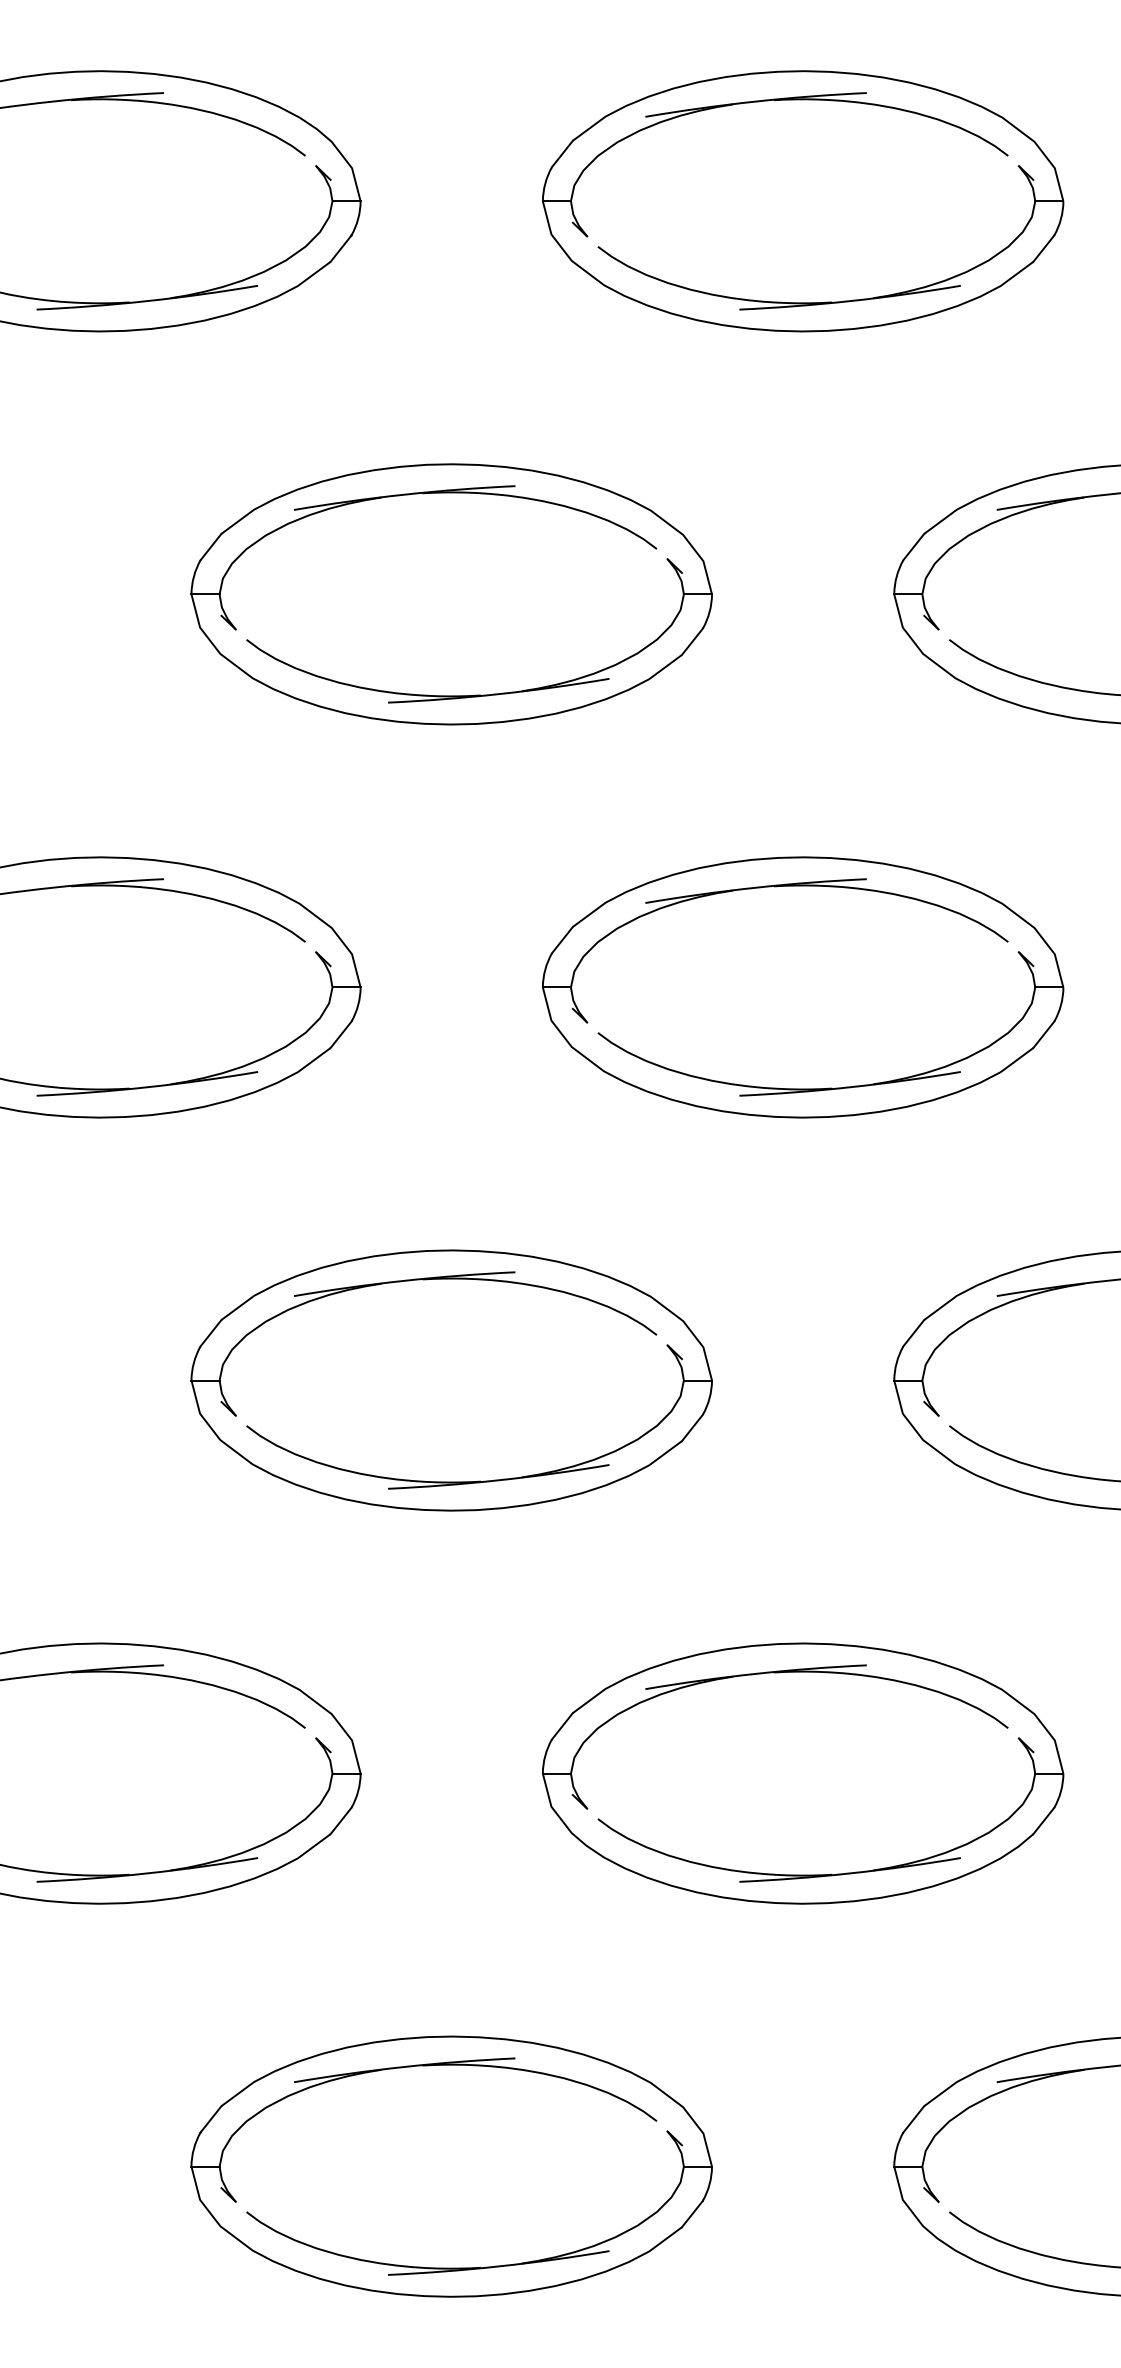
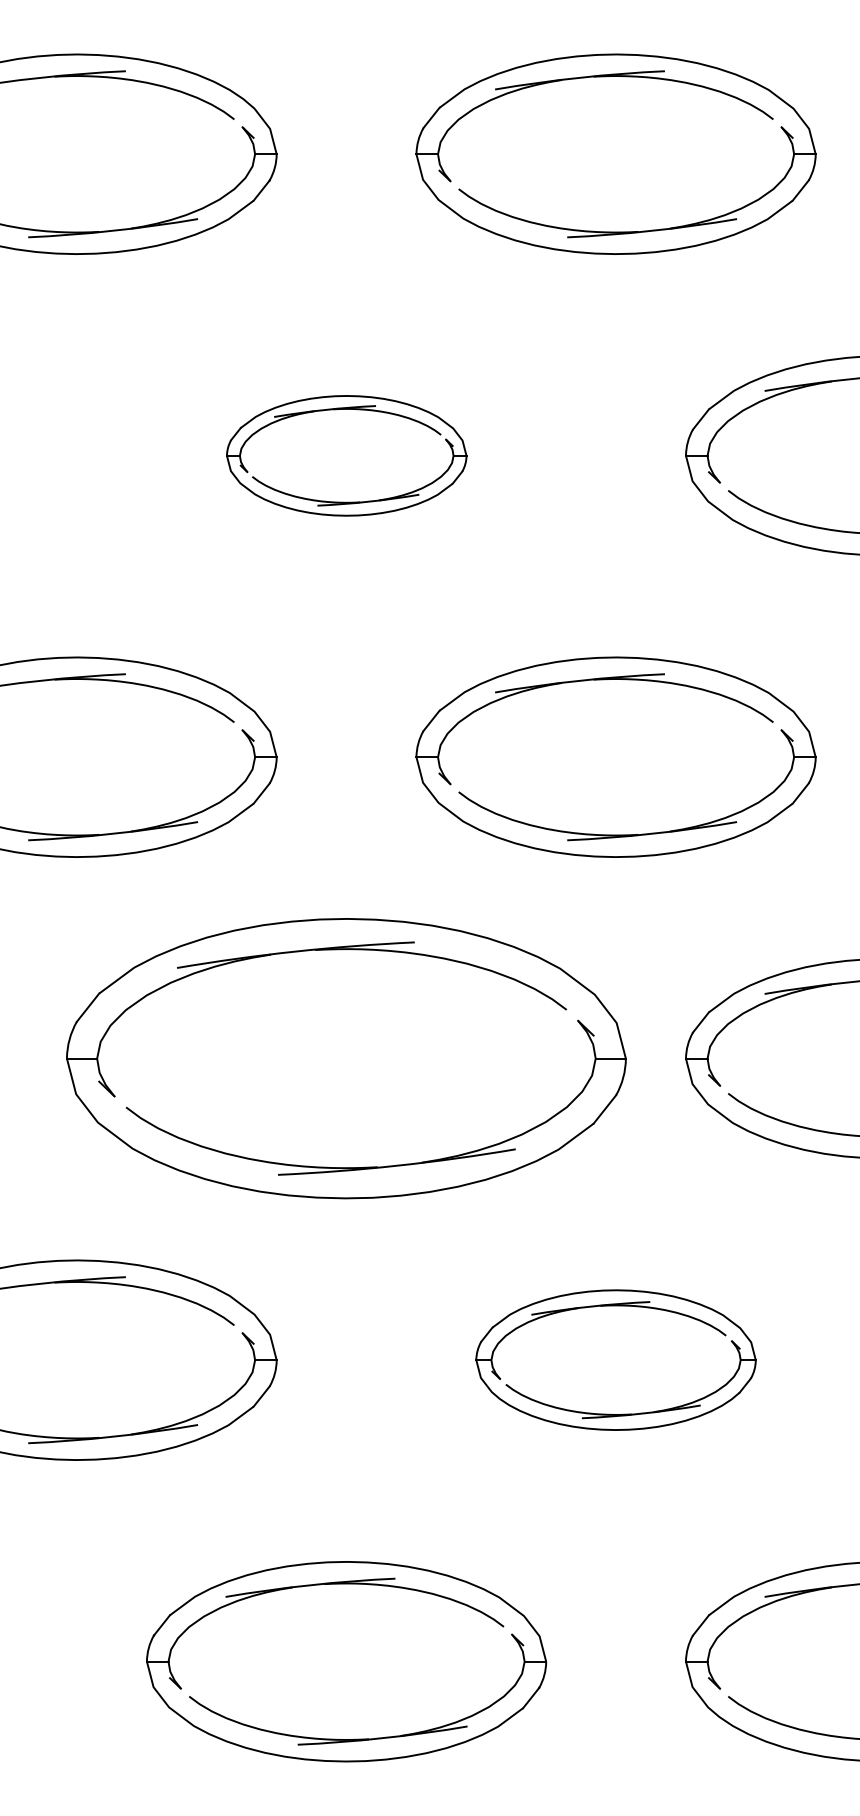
part: (451, 594) -> (346, 455), size x0.6
part: (451, 1380) -> (346, 1058), size x1.4
part: (802, 1772) -> (615, 1359), size x0.7

